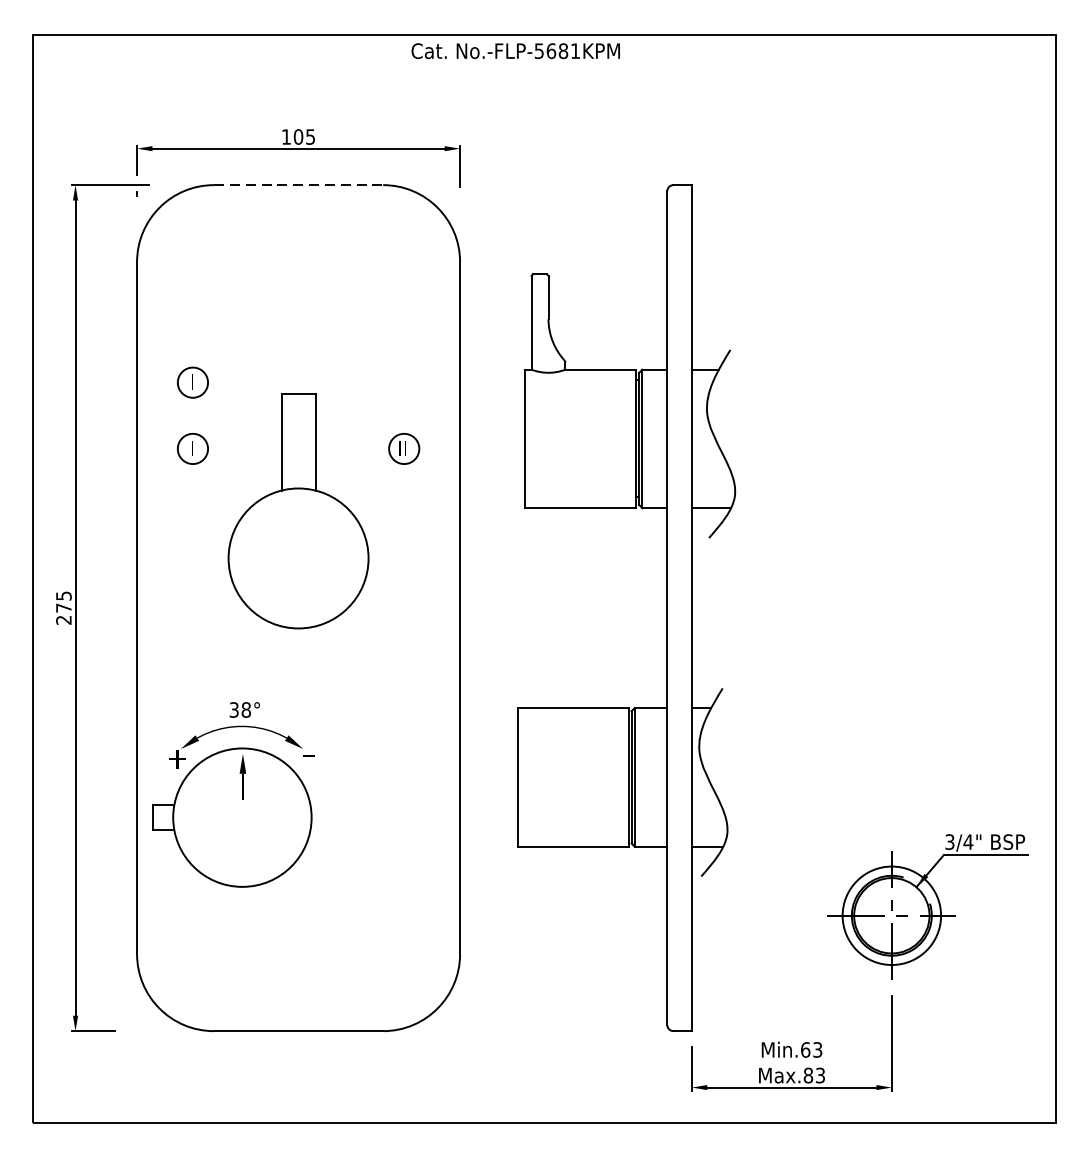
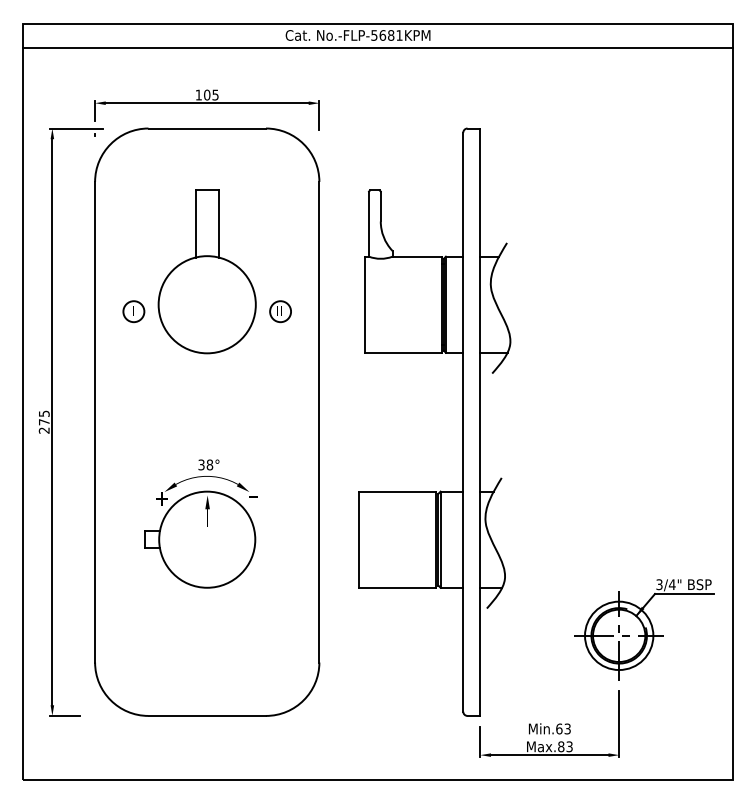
line: (543, 69) -> (377, 48), added
line: (298, 185) -> (207, 128), dashed -> solid
part: (192, 382) -> (133, 265), removed
part: (297, 510) -> (206, 271), moved
part: (232, 794) -> (200, 523), moved

